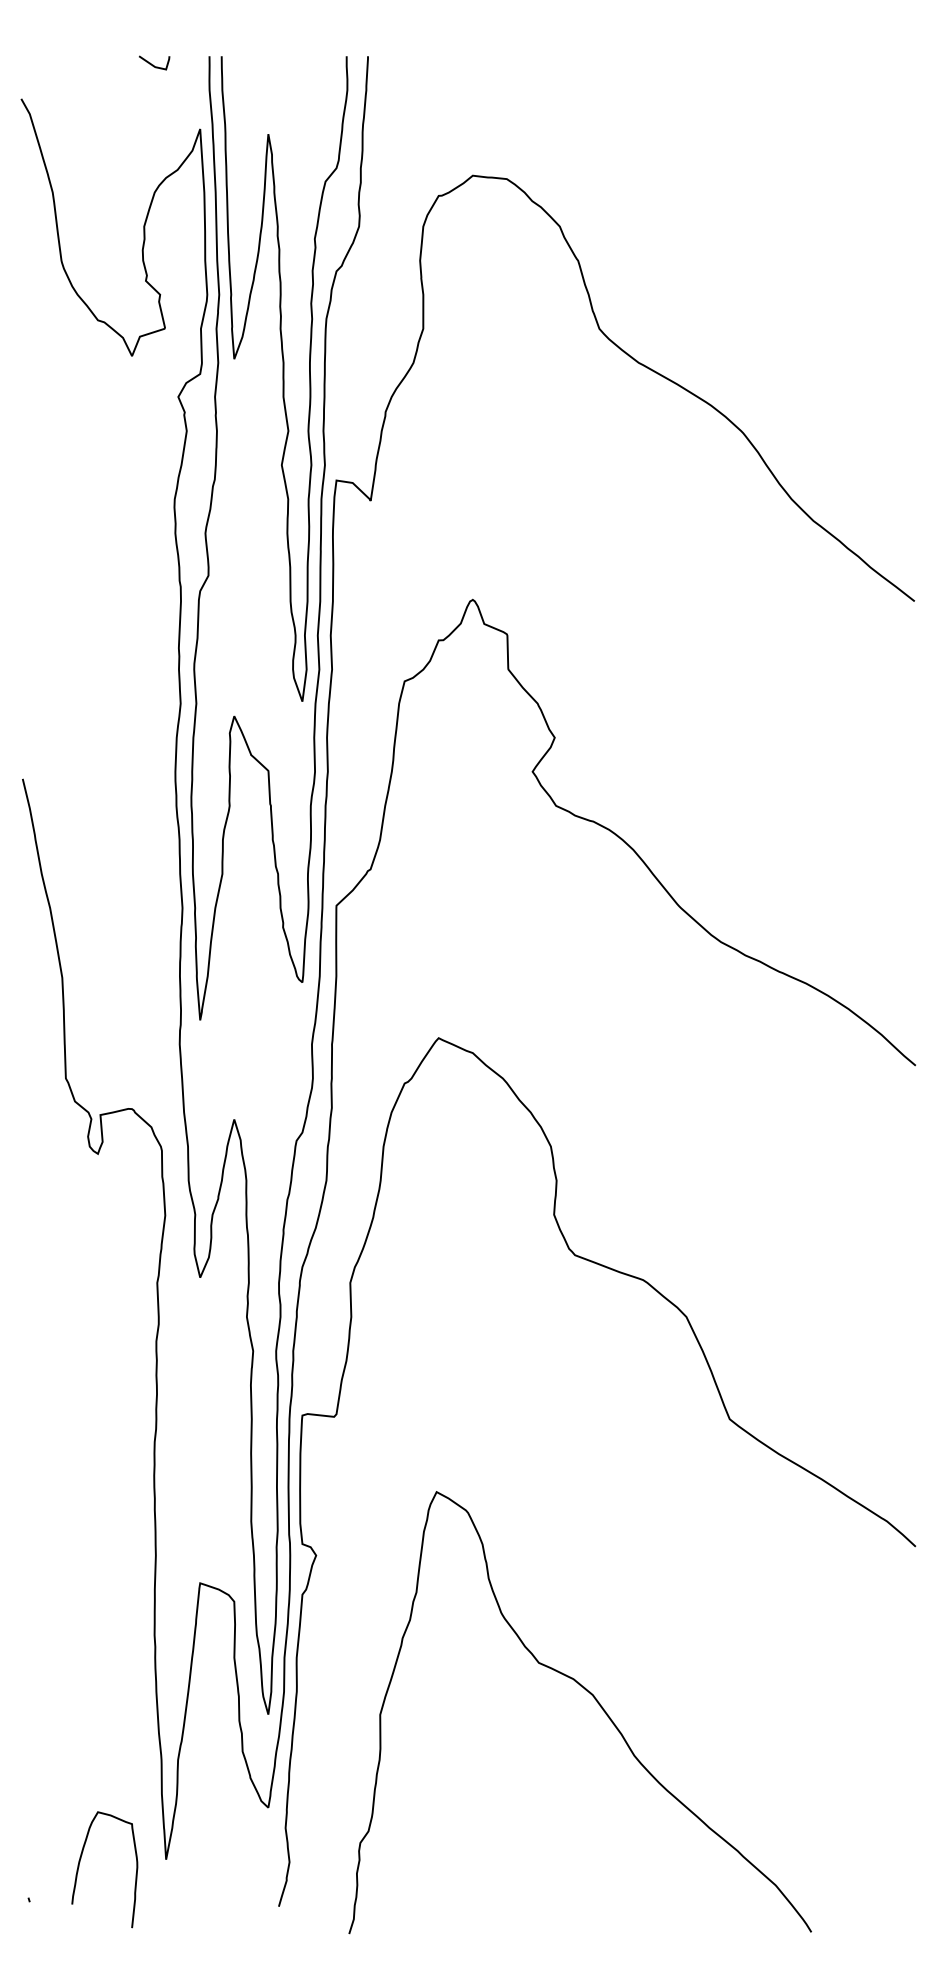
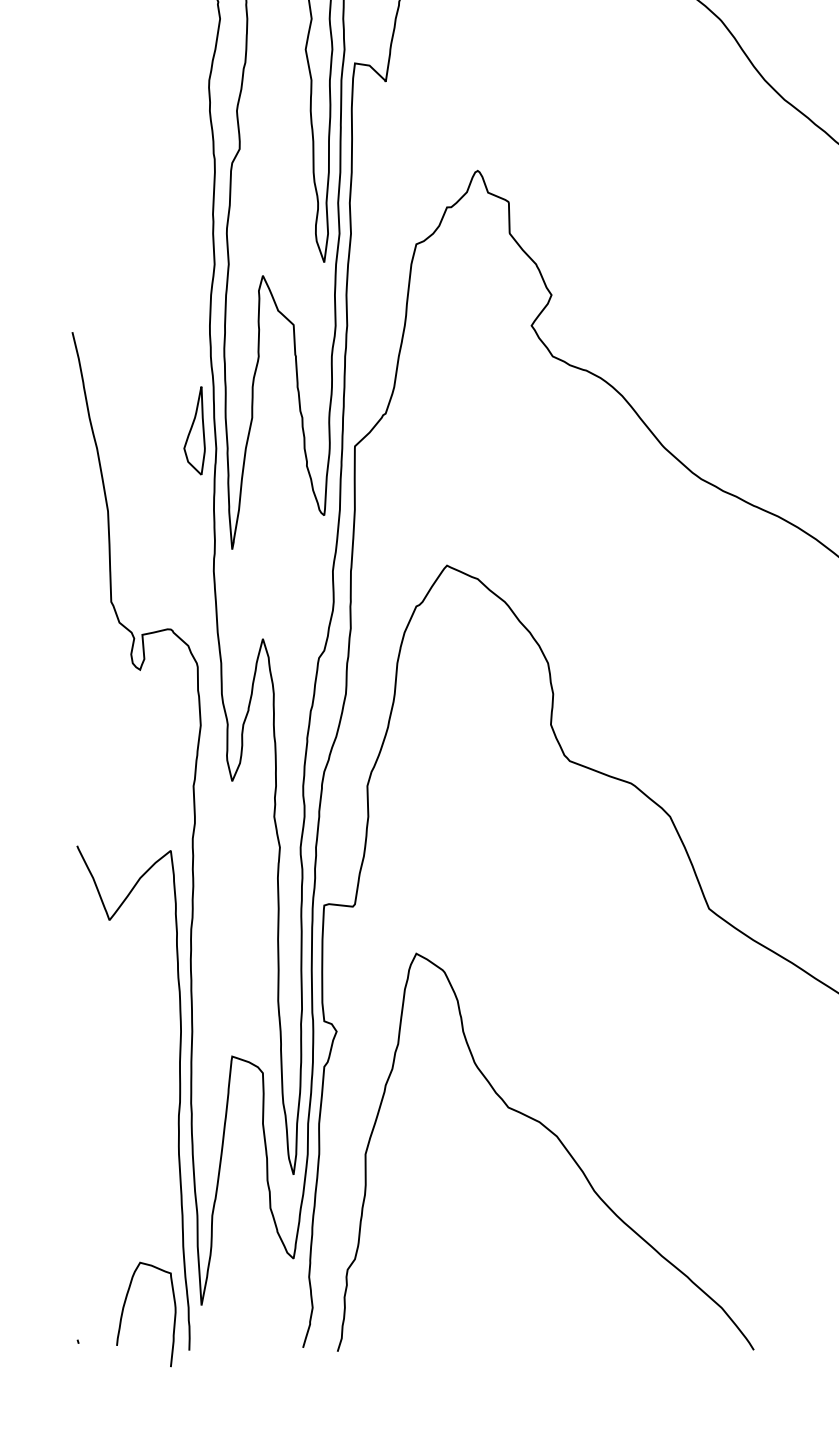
part: (158, 888) -> (194, 430), added
curve: (140, 1639) -> (178, 1107), added
curve: (594, 1699) -> (558, 1140), moved

